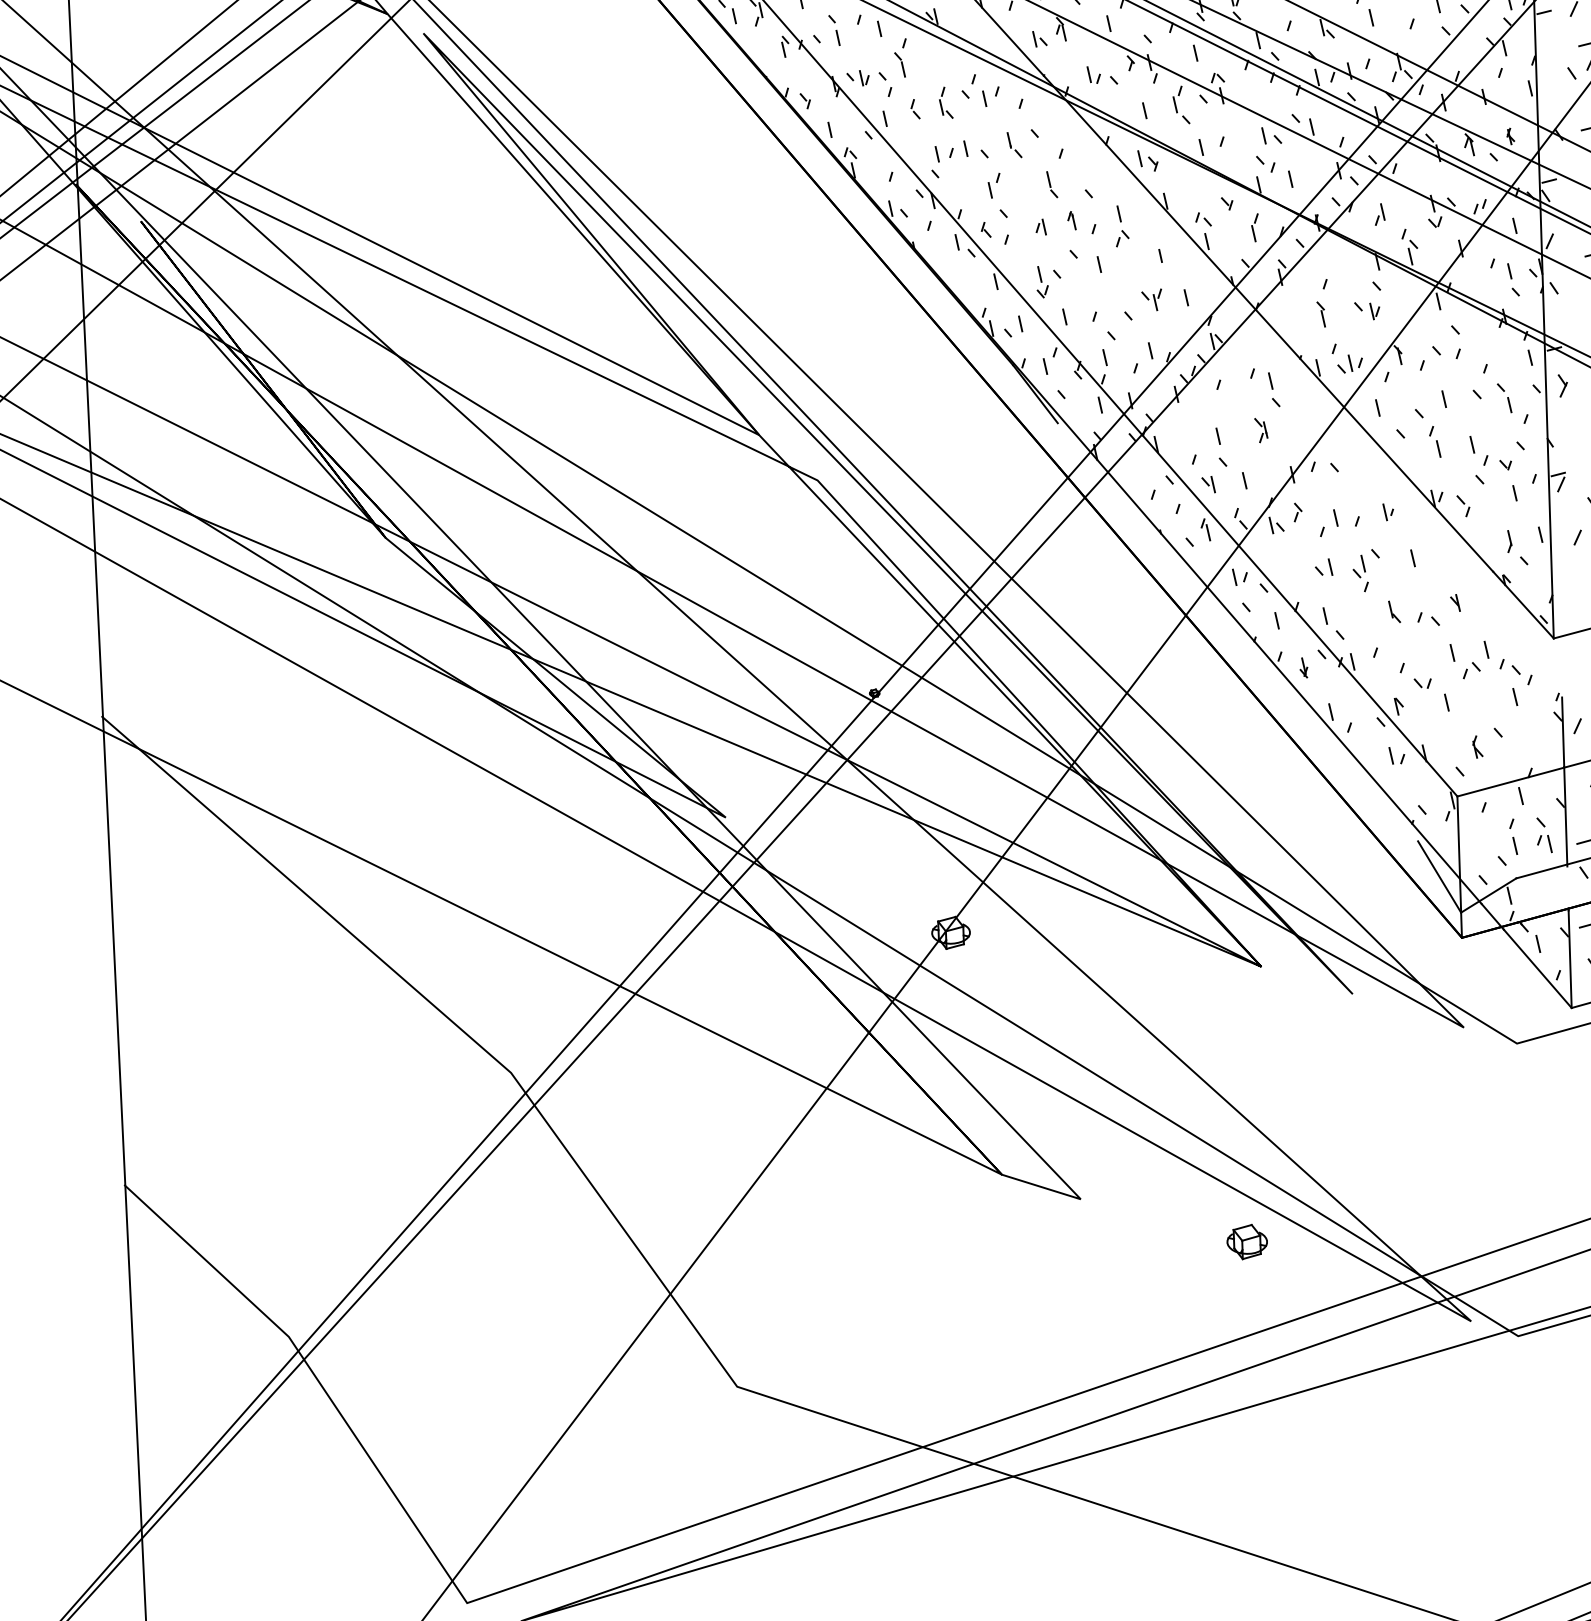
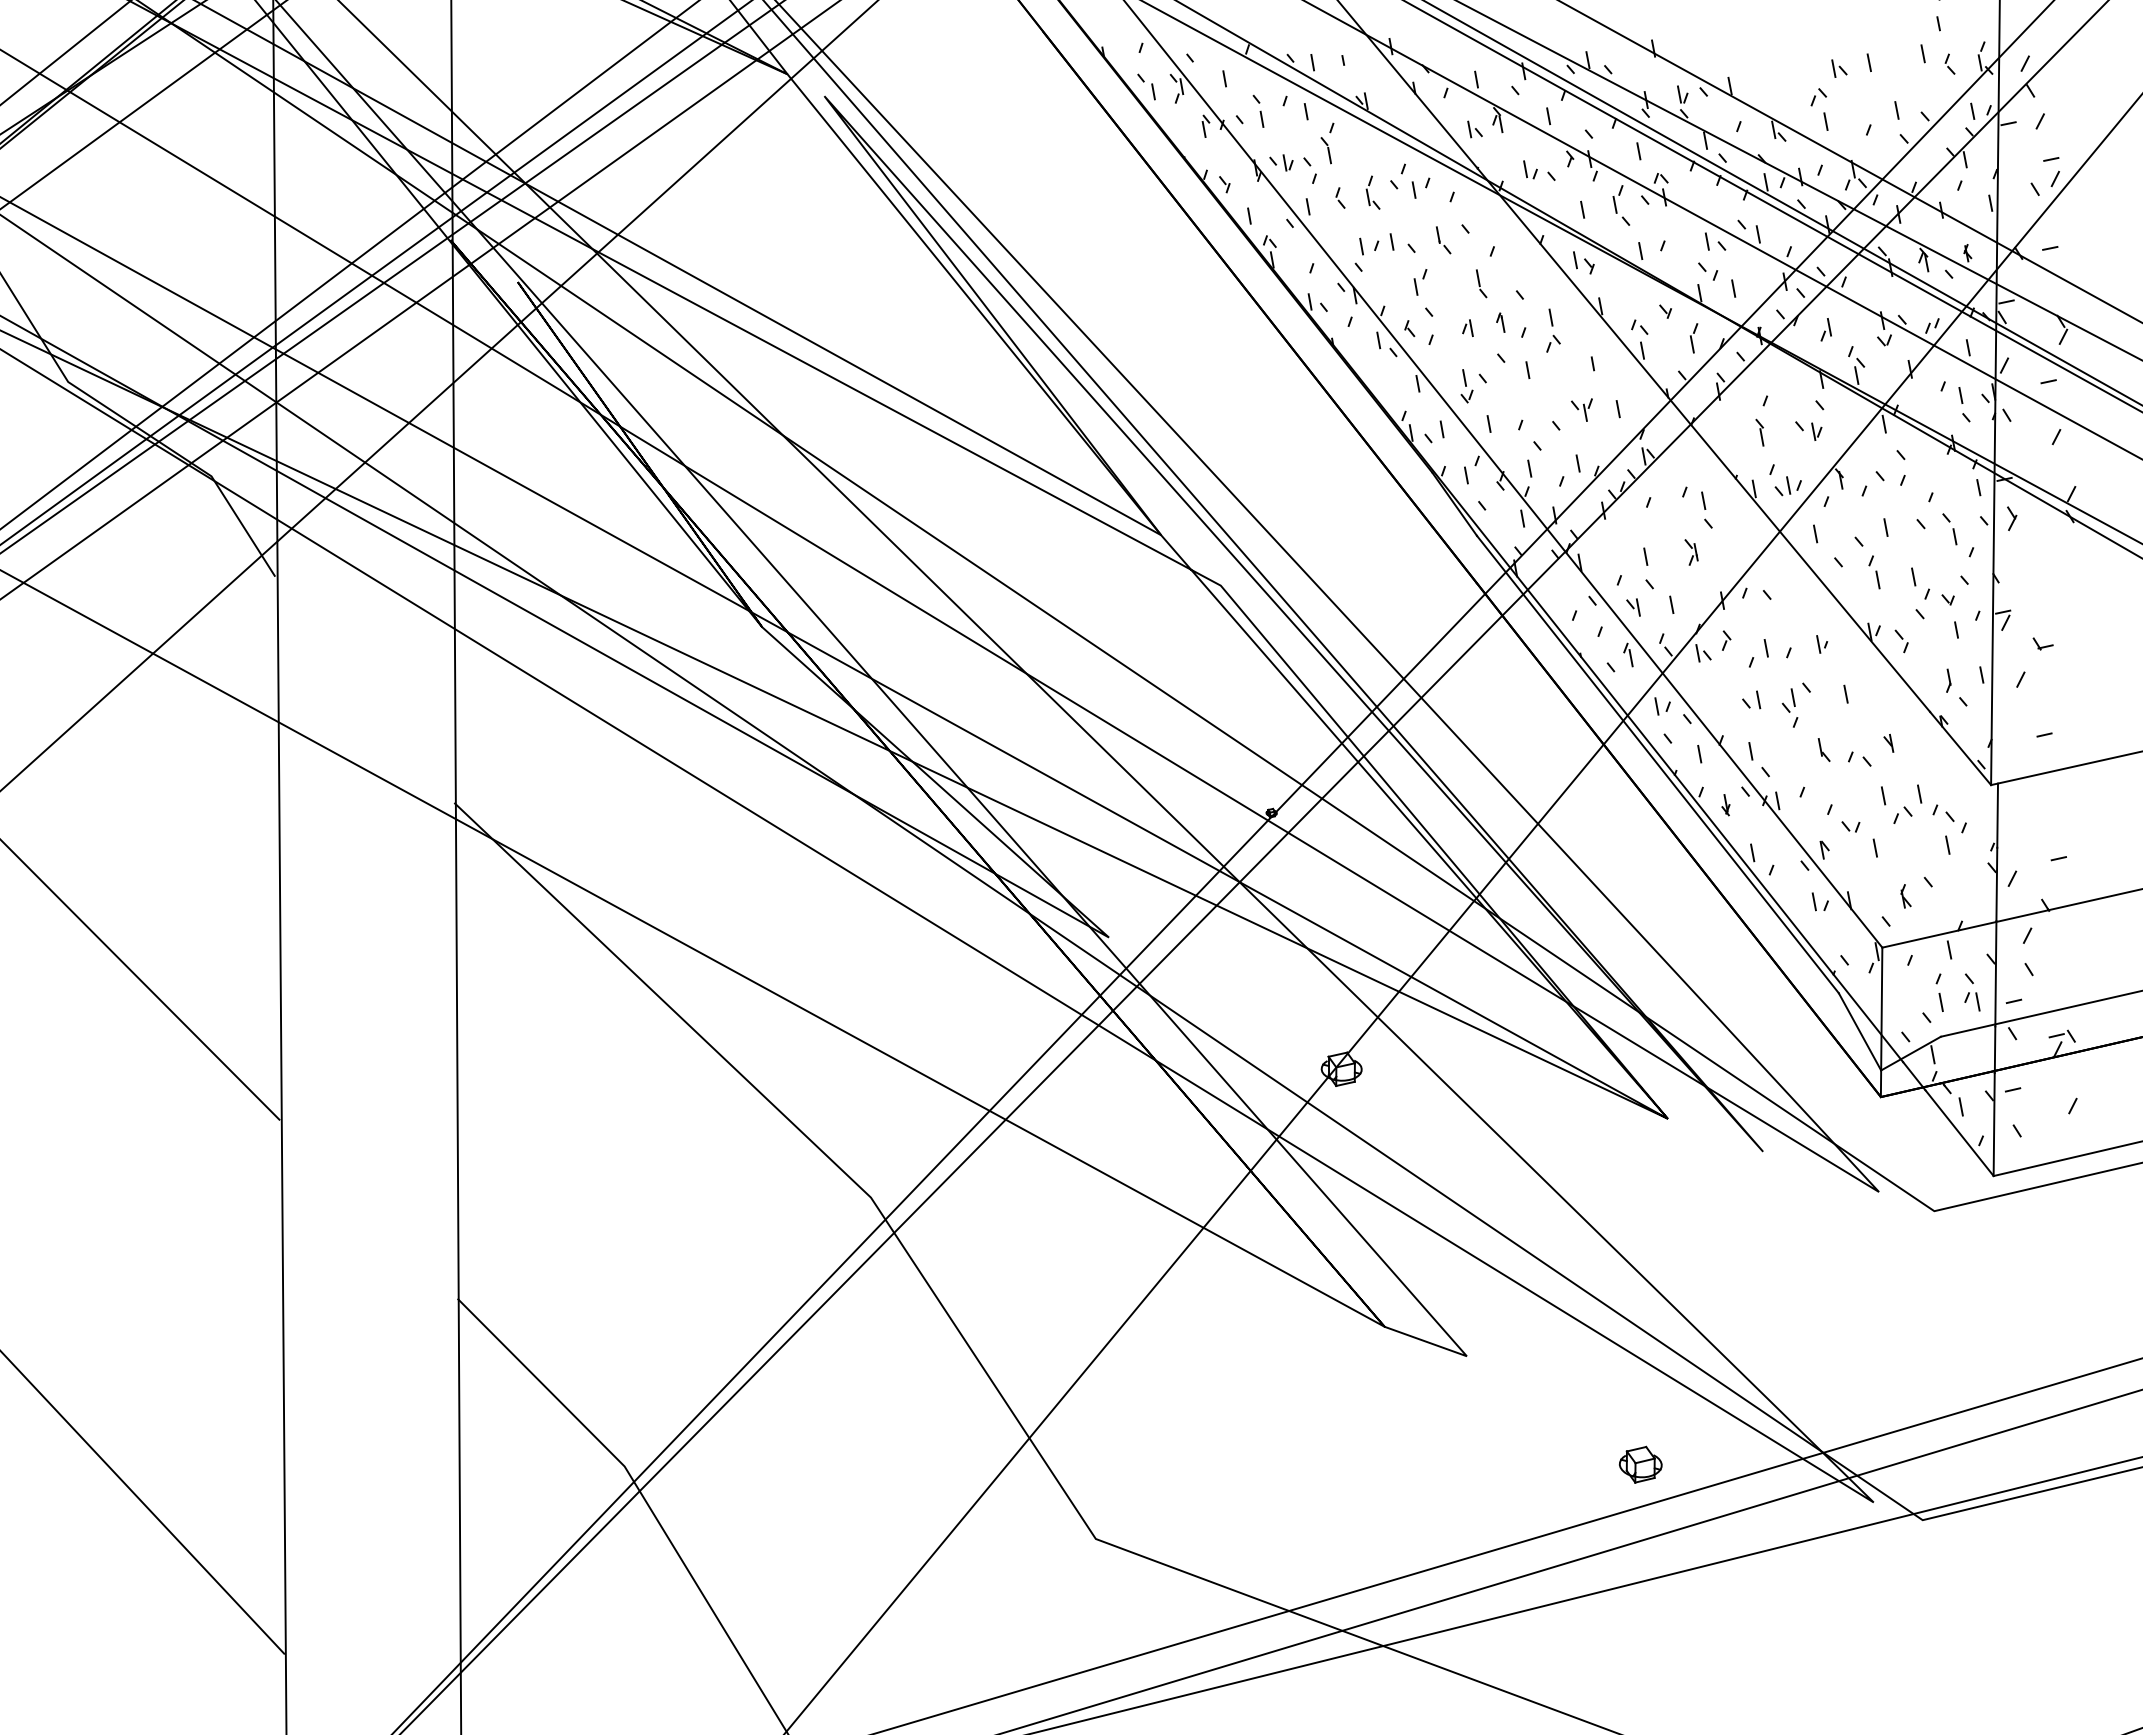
line: (1237, 632) -> (1657, 764), added
line: (1561, 666) -> (1997, 815), added
line: (1567, 887) -> (1994, 1048), added
part: (1247, 1241) -> (1640, 1464), moved

